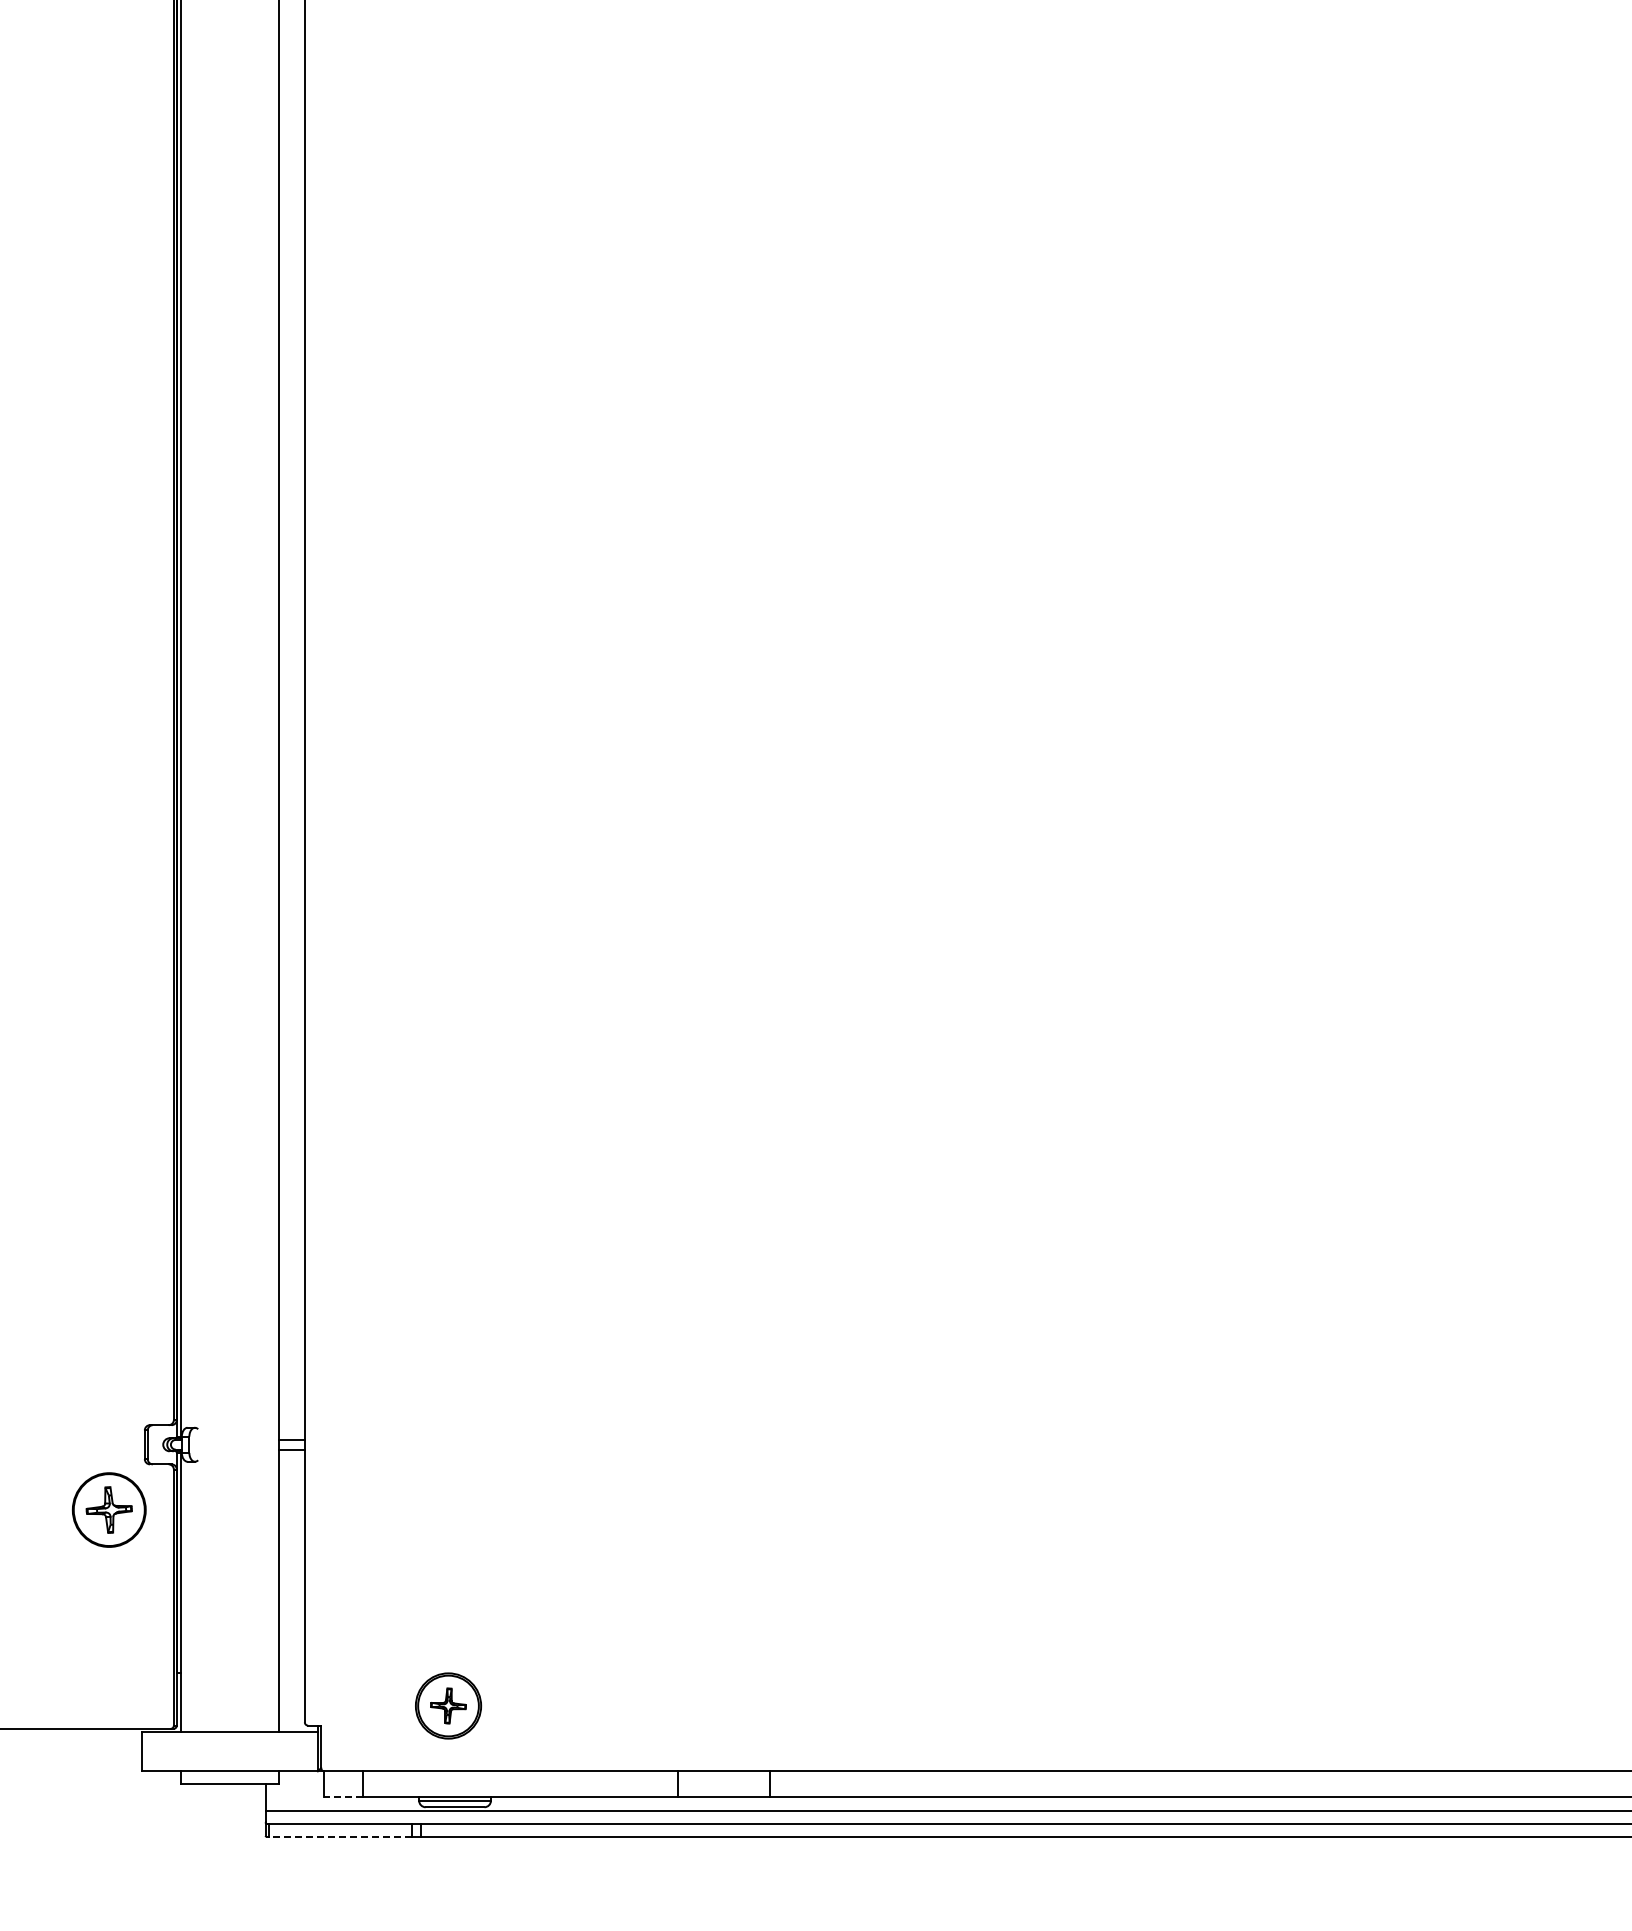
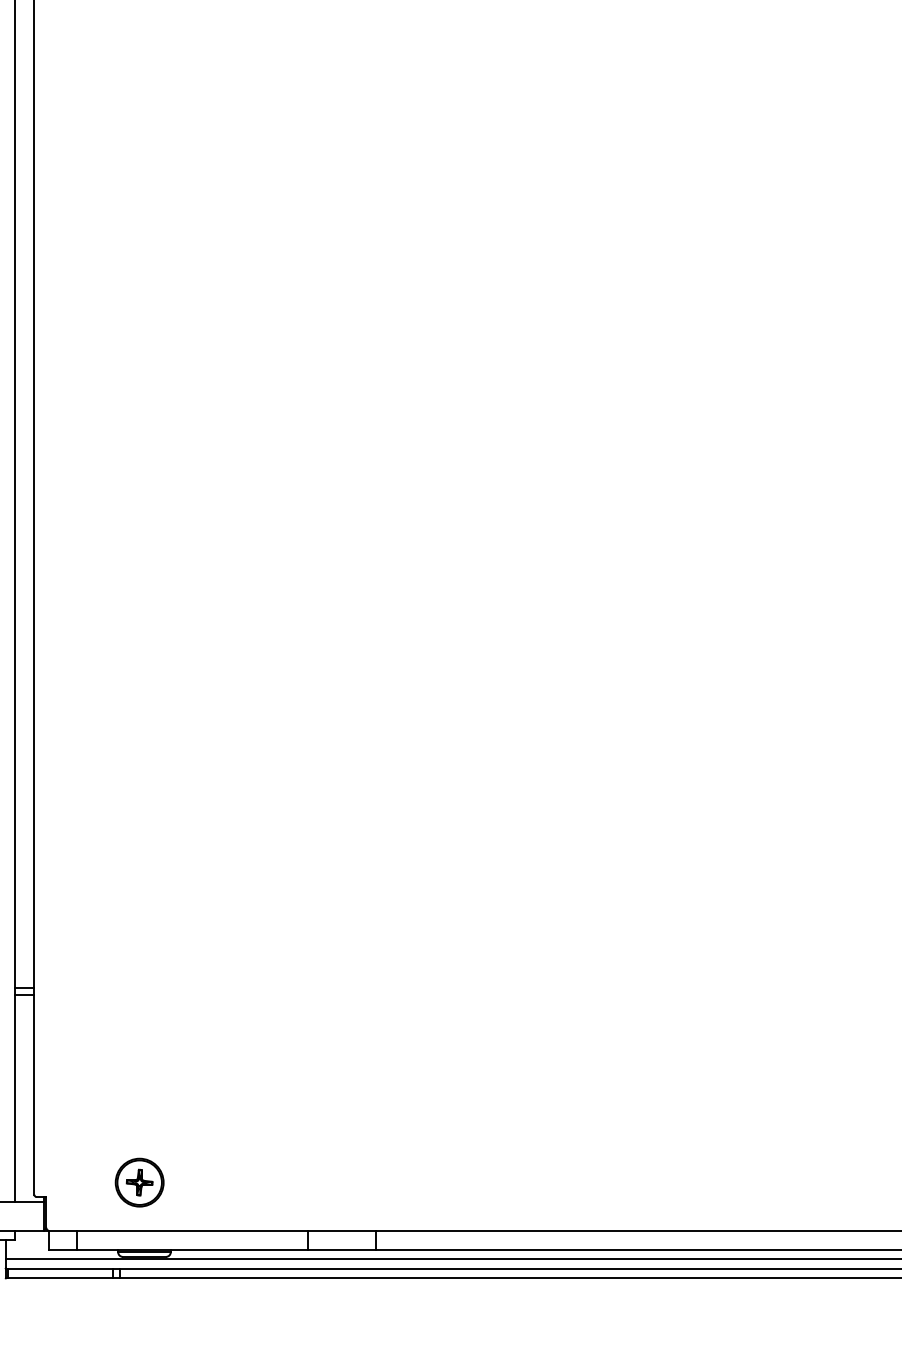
line: (343, 1797) -> (62, 1249), dashed -> solid
line: (340, 1836) -> (60, 1278), dashed -> solid

